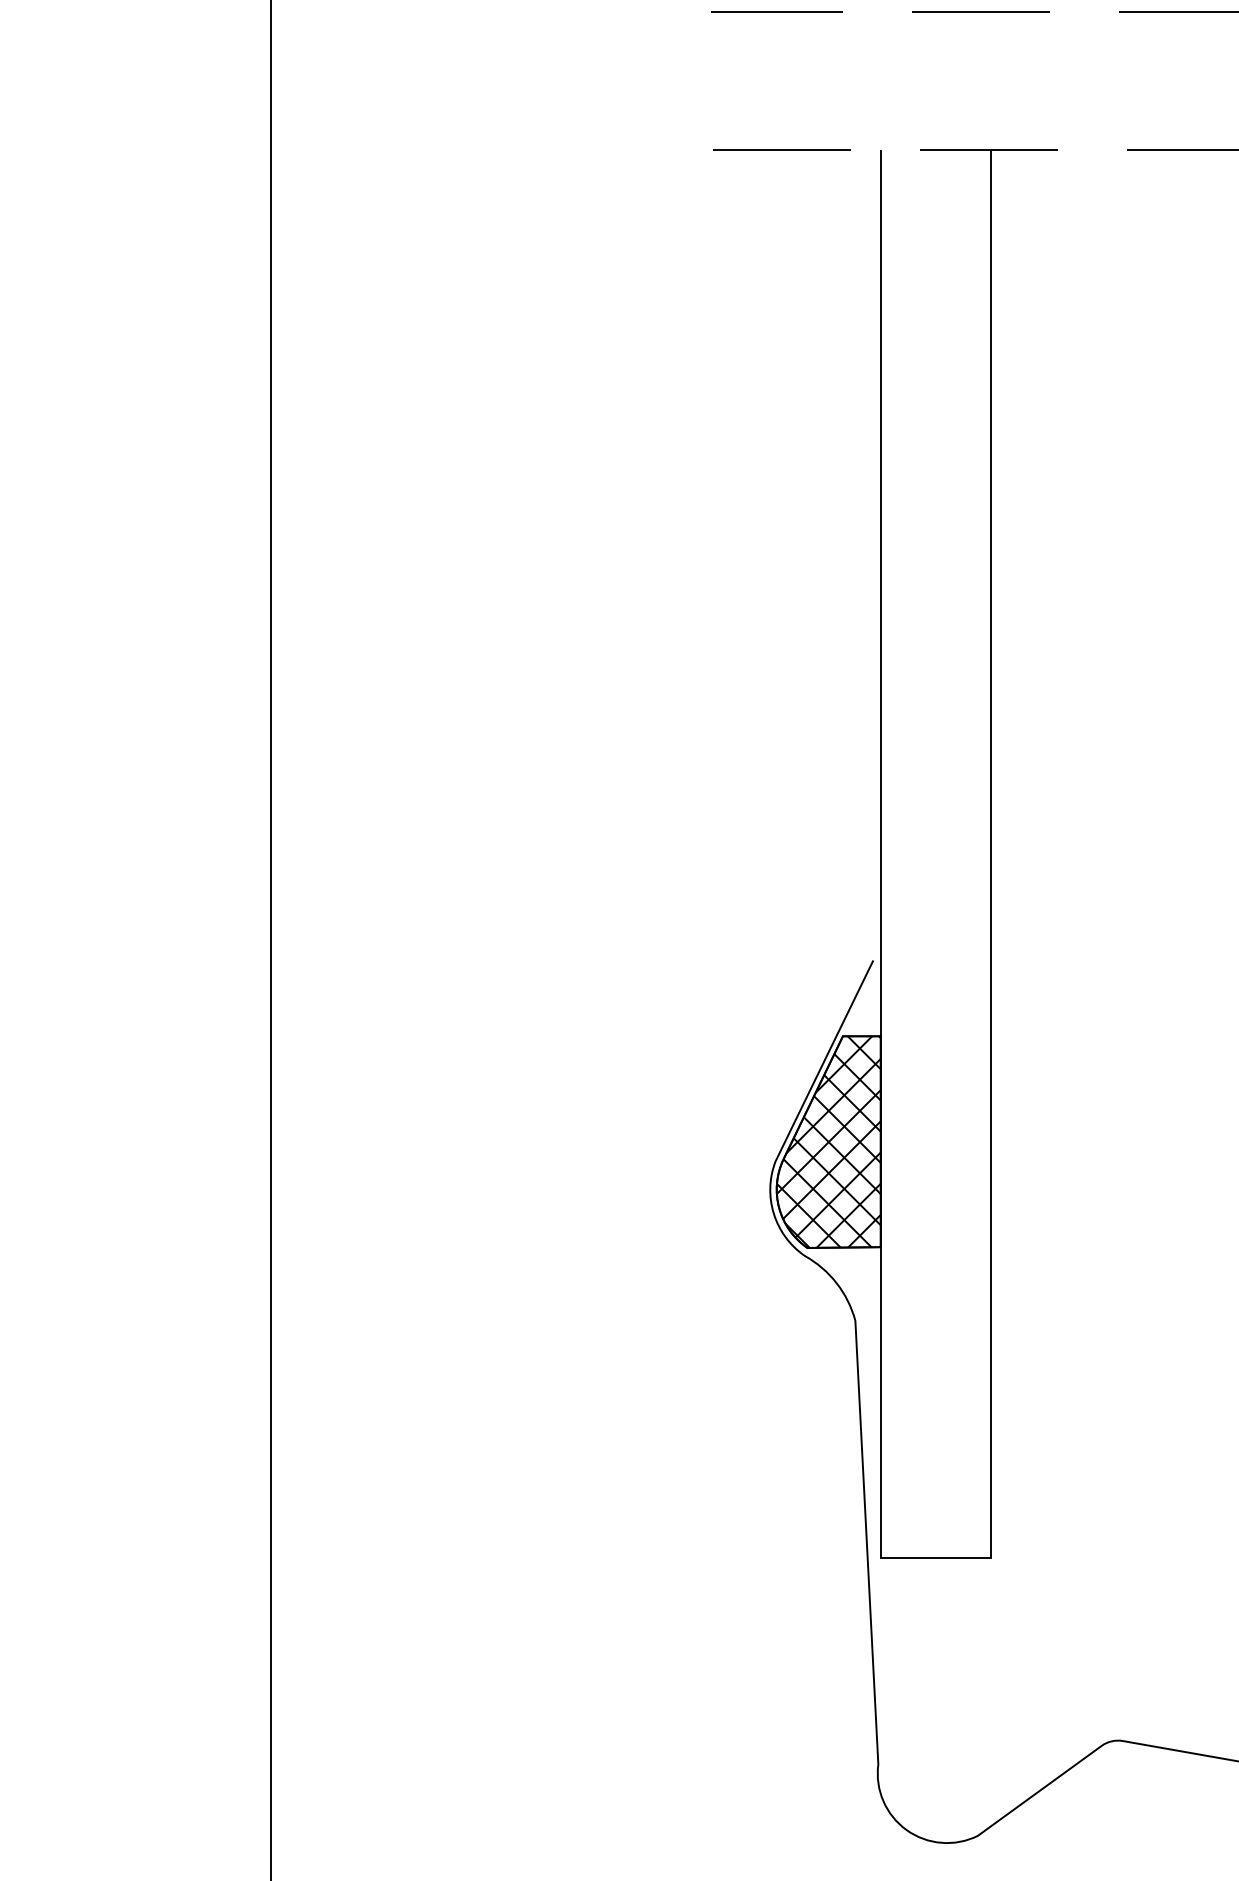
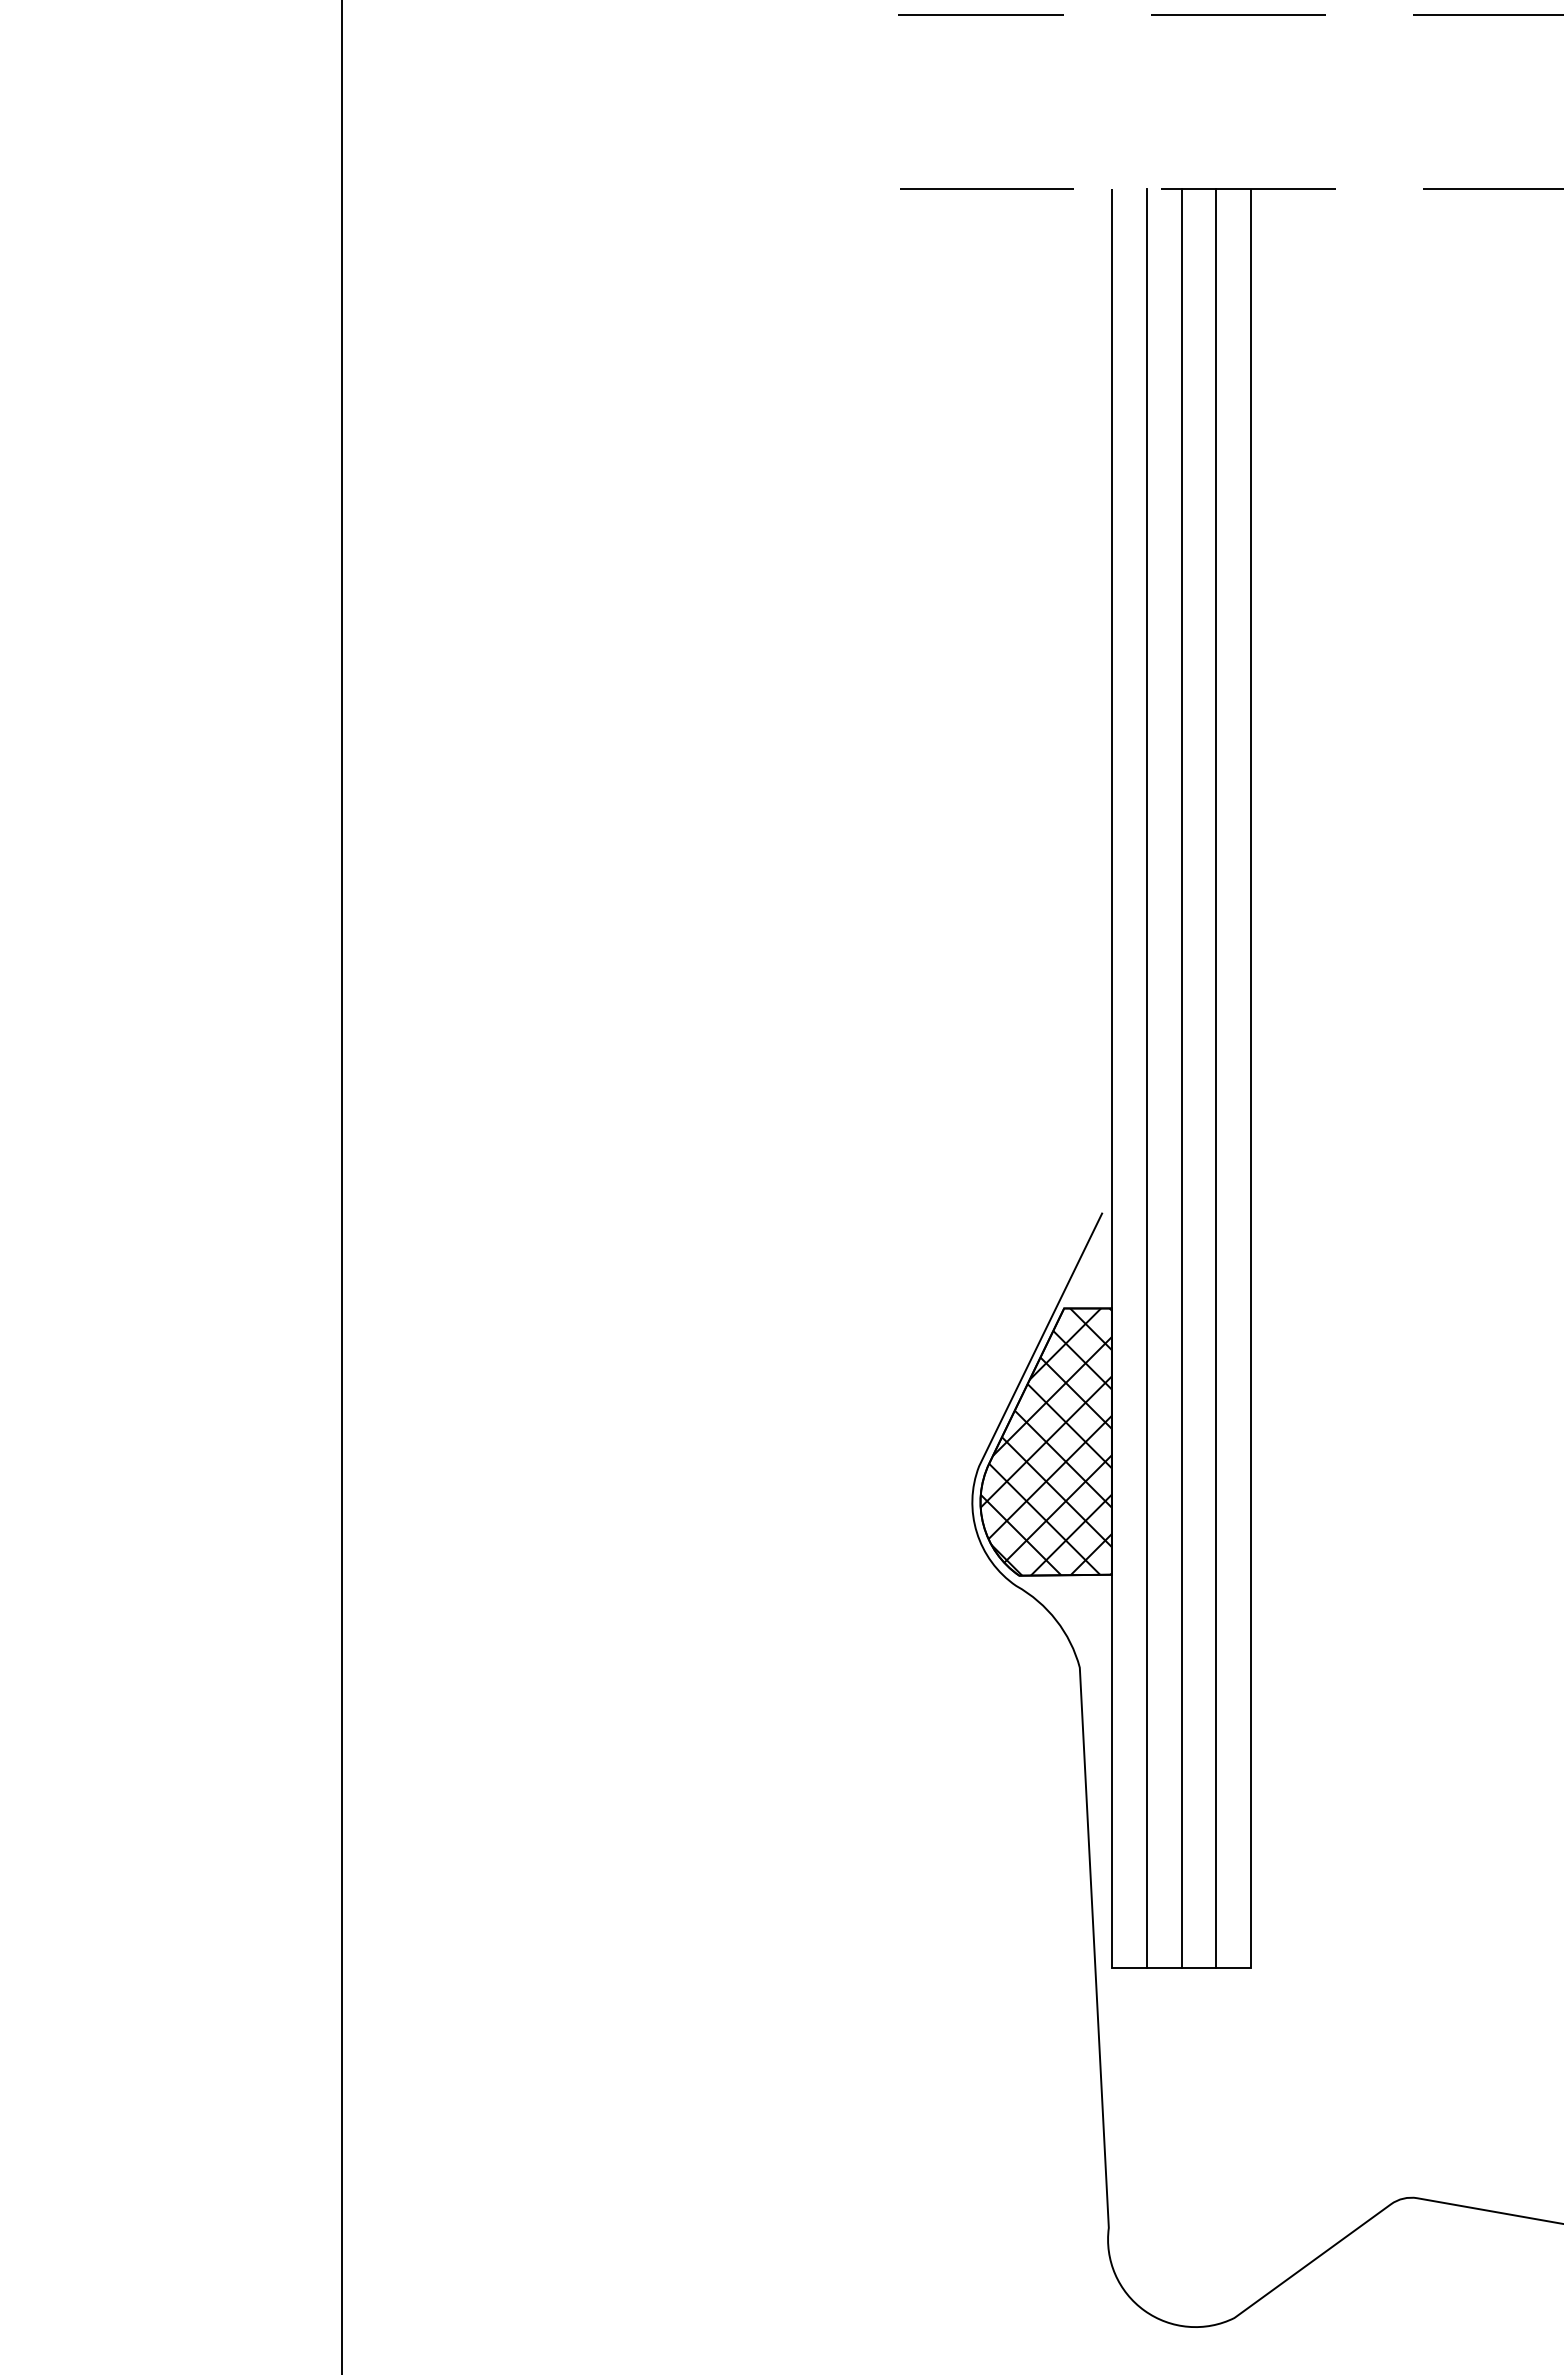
line: (908, 854) -> (1146, 1078), added
line: (935, 854) -> (1181, 1078), added
line: (963, 854) -> (1216, 1078), added

